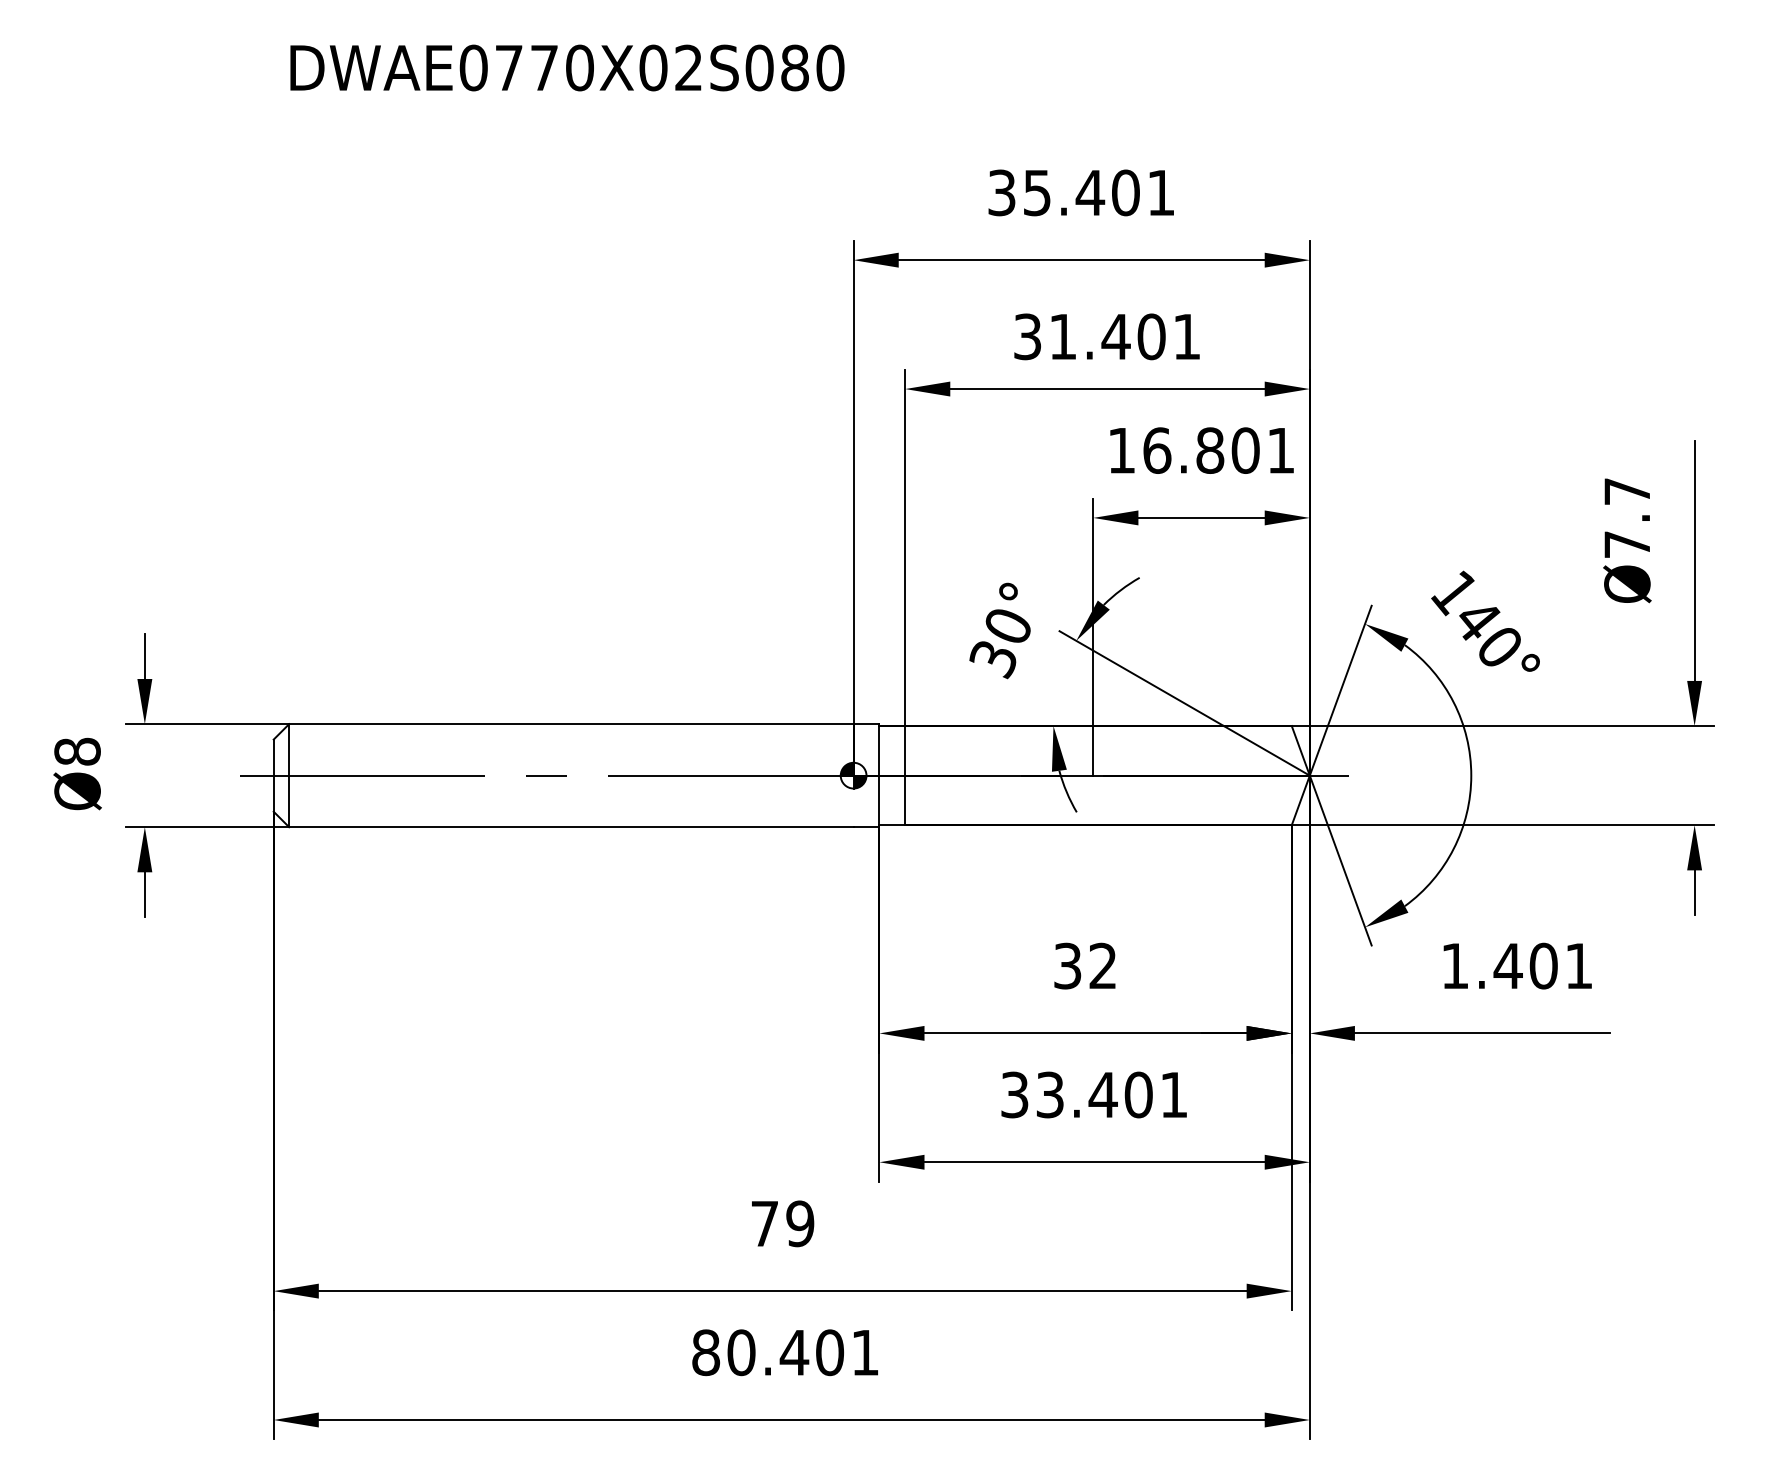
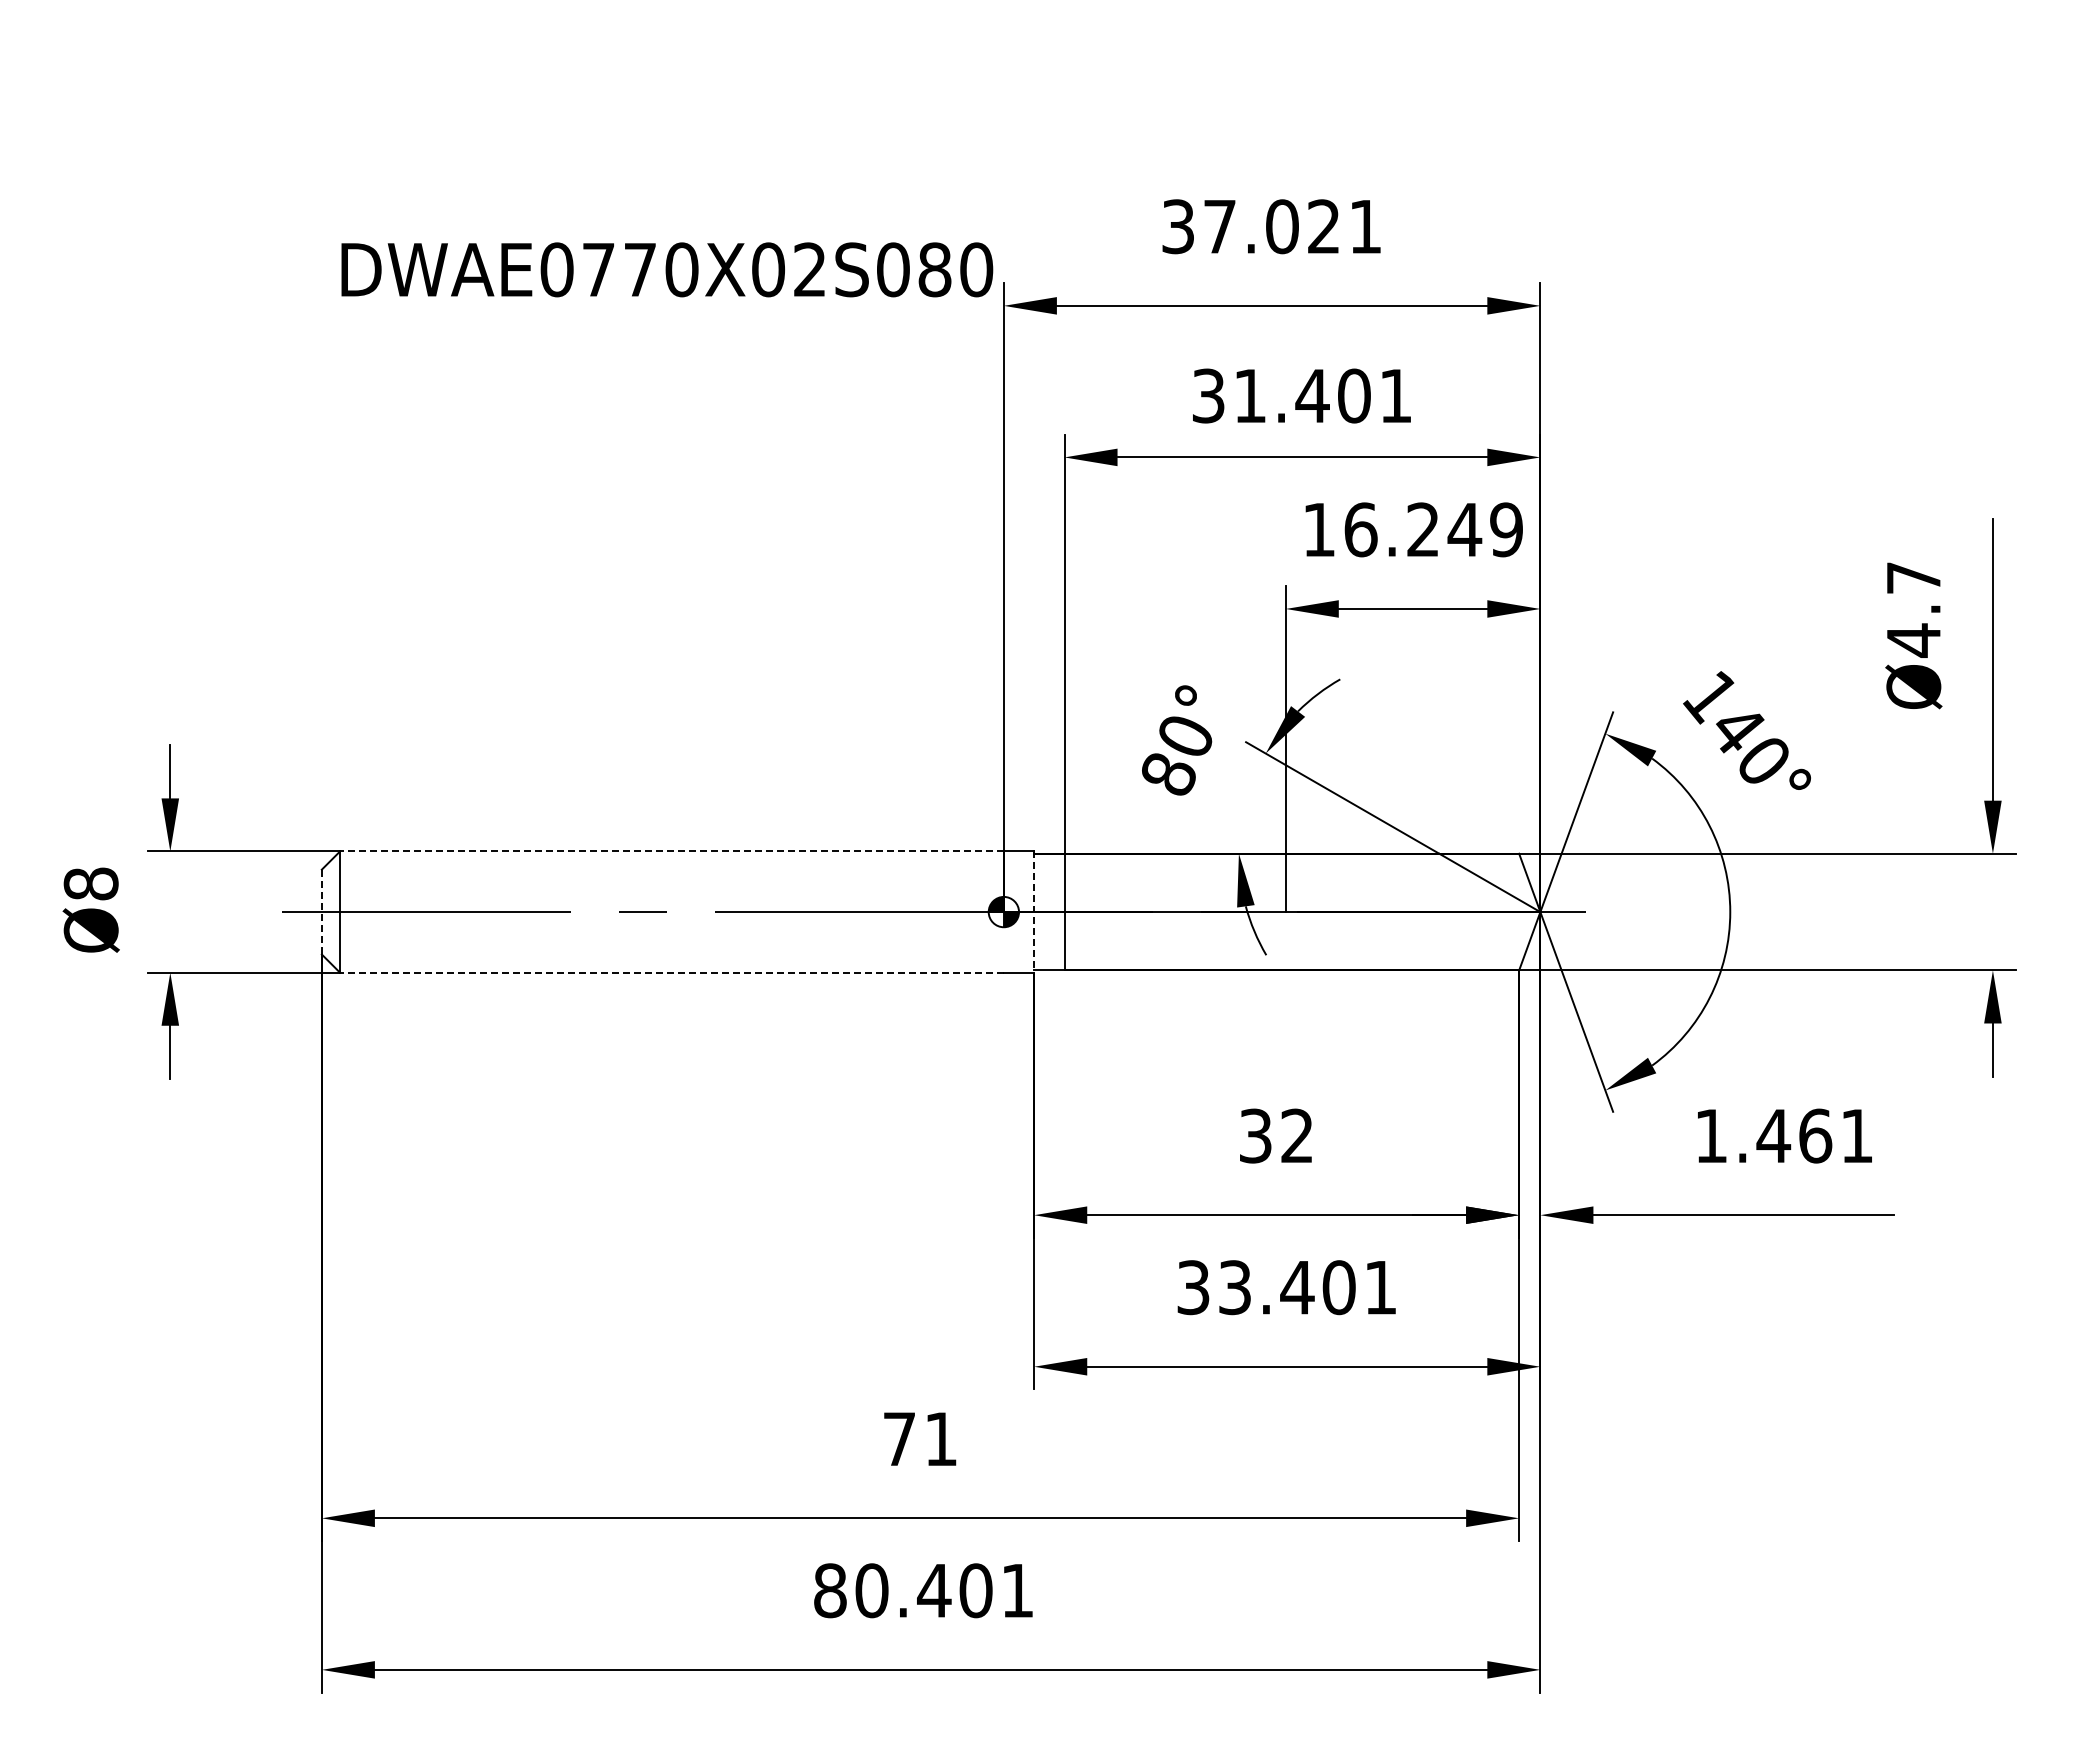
text: (567, 67) -> (667, 269), moved
text: (1082, 192) -> (1272, 226), 35.401 -> 37.021
text: (1245, 450) -> (1464, 529), 16.801 -> 16.249
text: (1627, 544) -> (1913, 640), Ø7.7 -> Ø4.7
text: (992, 659) -> (1167, 775), 30° -> 80°
line: (571, 724) -> (671, 851), solid -> dashed
line: (273, 776) -> (321, 912), solid -> dashed
line: (879, 776) -> (1034, 912), solid -> dashed
line: (571, 827) -> (671, 972), solid -> dashed
text: (1543, 965) -> (1815, 1135), 1.401 -> 1.461
text: (799, 1223) -> (940, 1438), 79 -> 71

